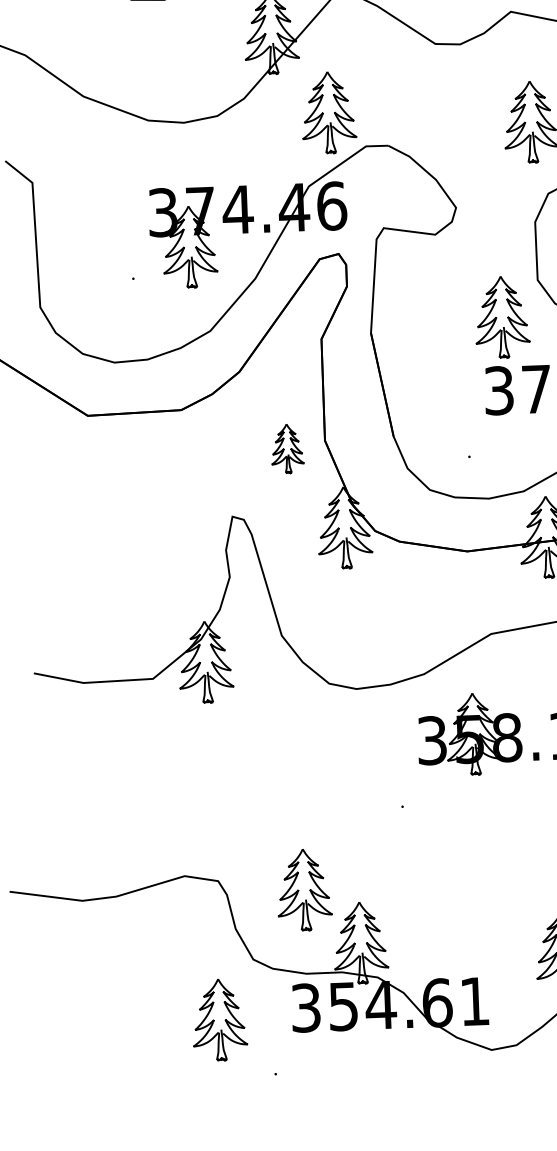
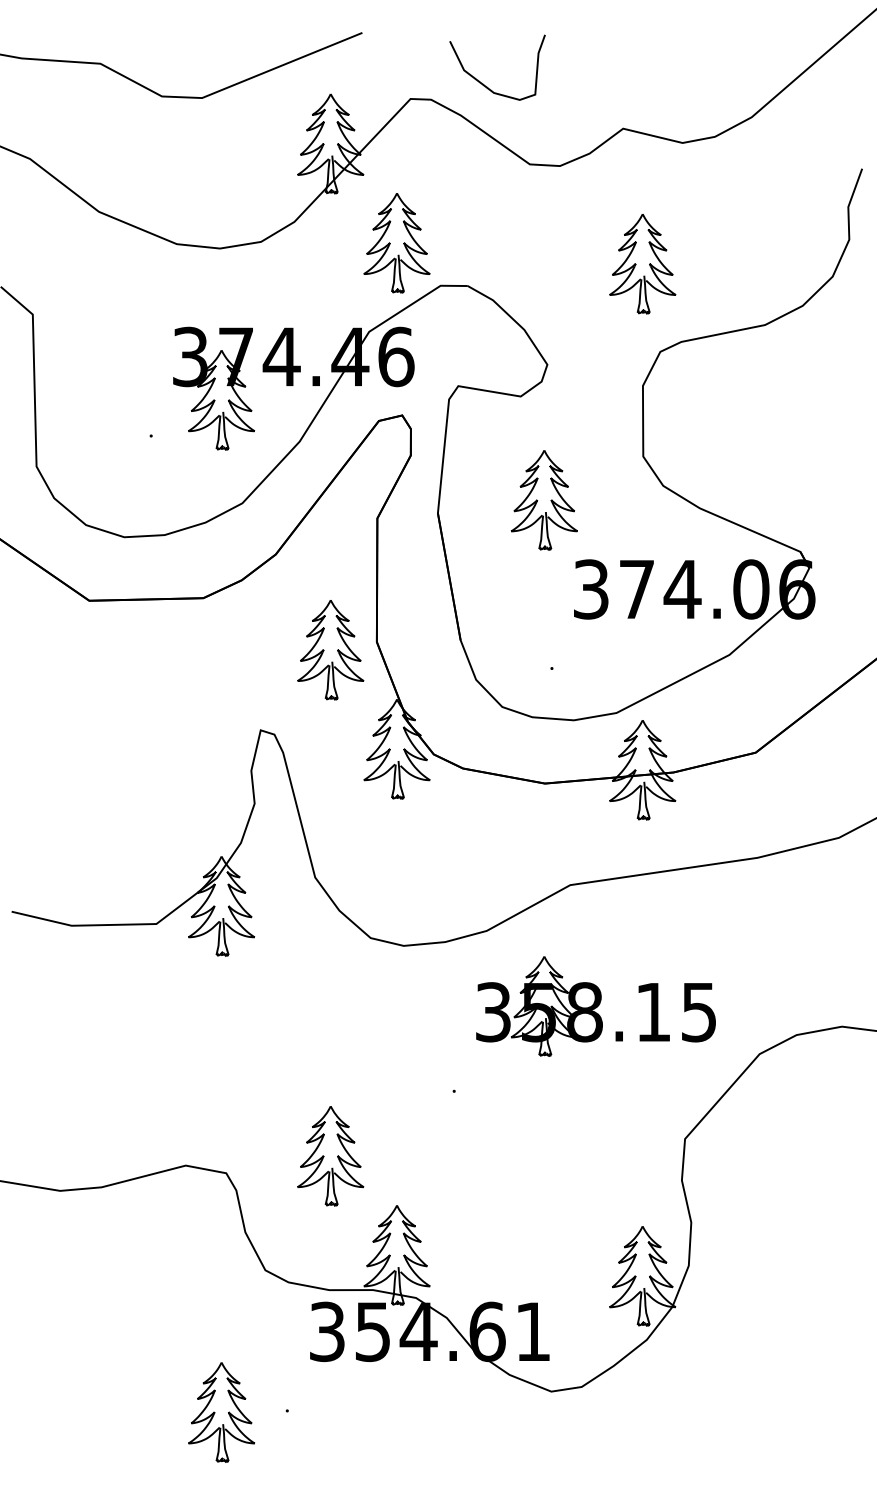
part: (502, 317) -> (544, 500), moved
part: (287, 449) -> (330, 650), size x1.67
part: (304, 890) -> (330, 1156), moved
part: (219, 1020) -> (221, 1412), moved

